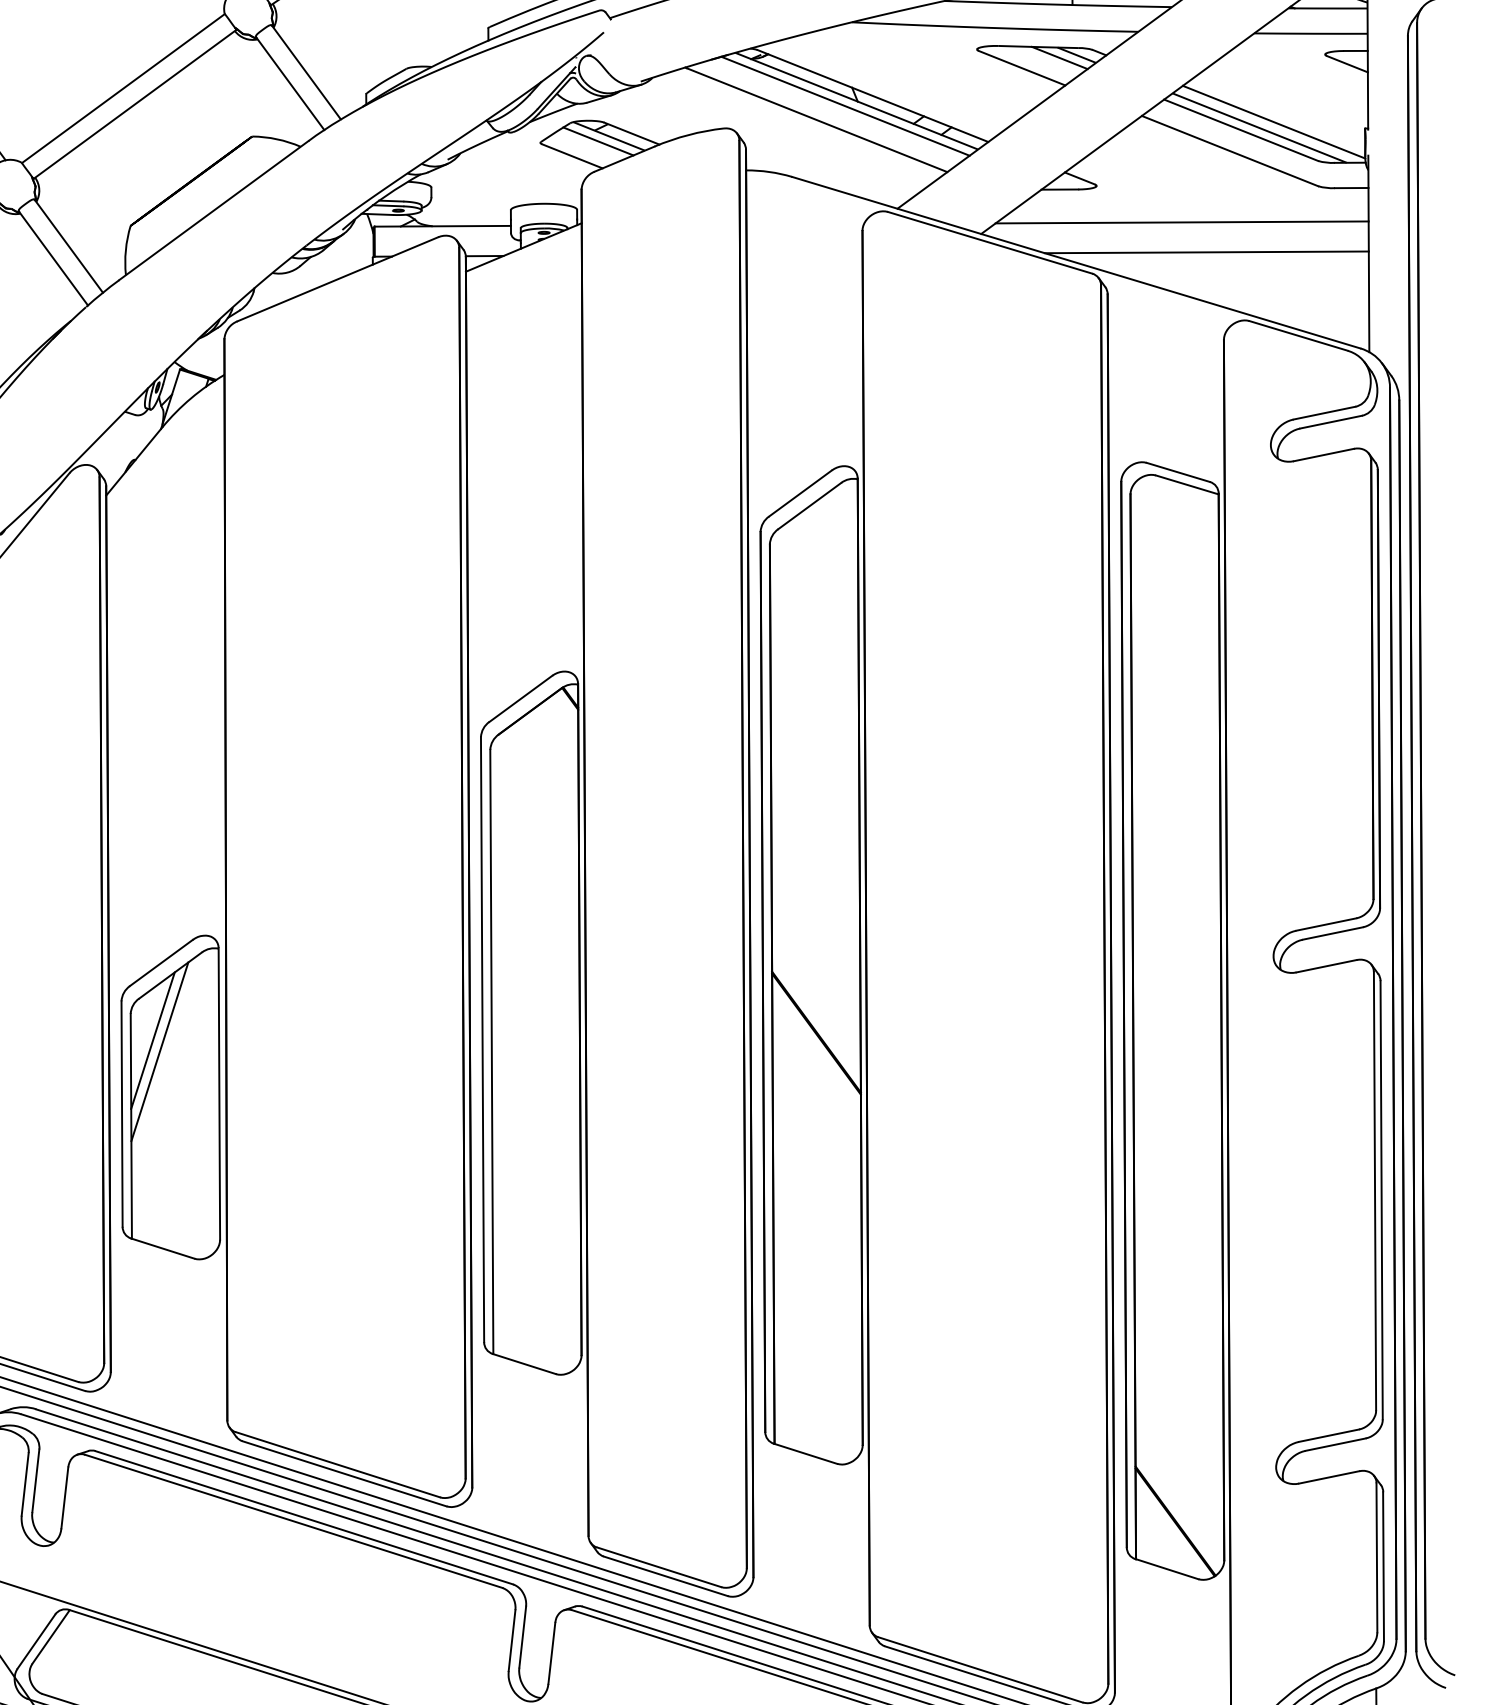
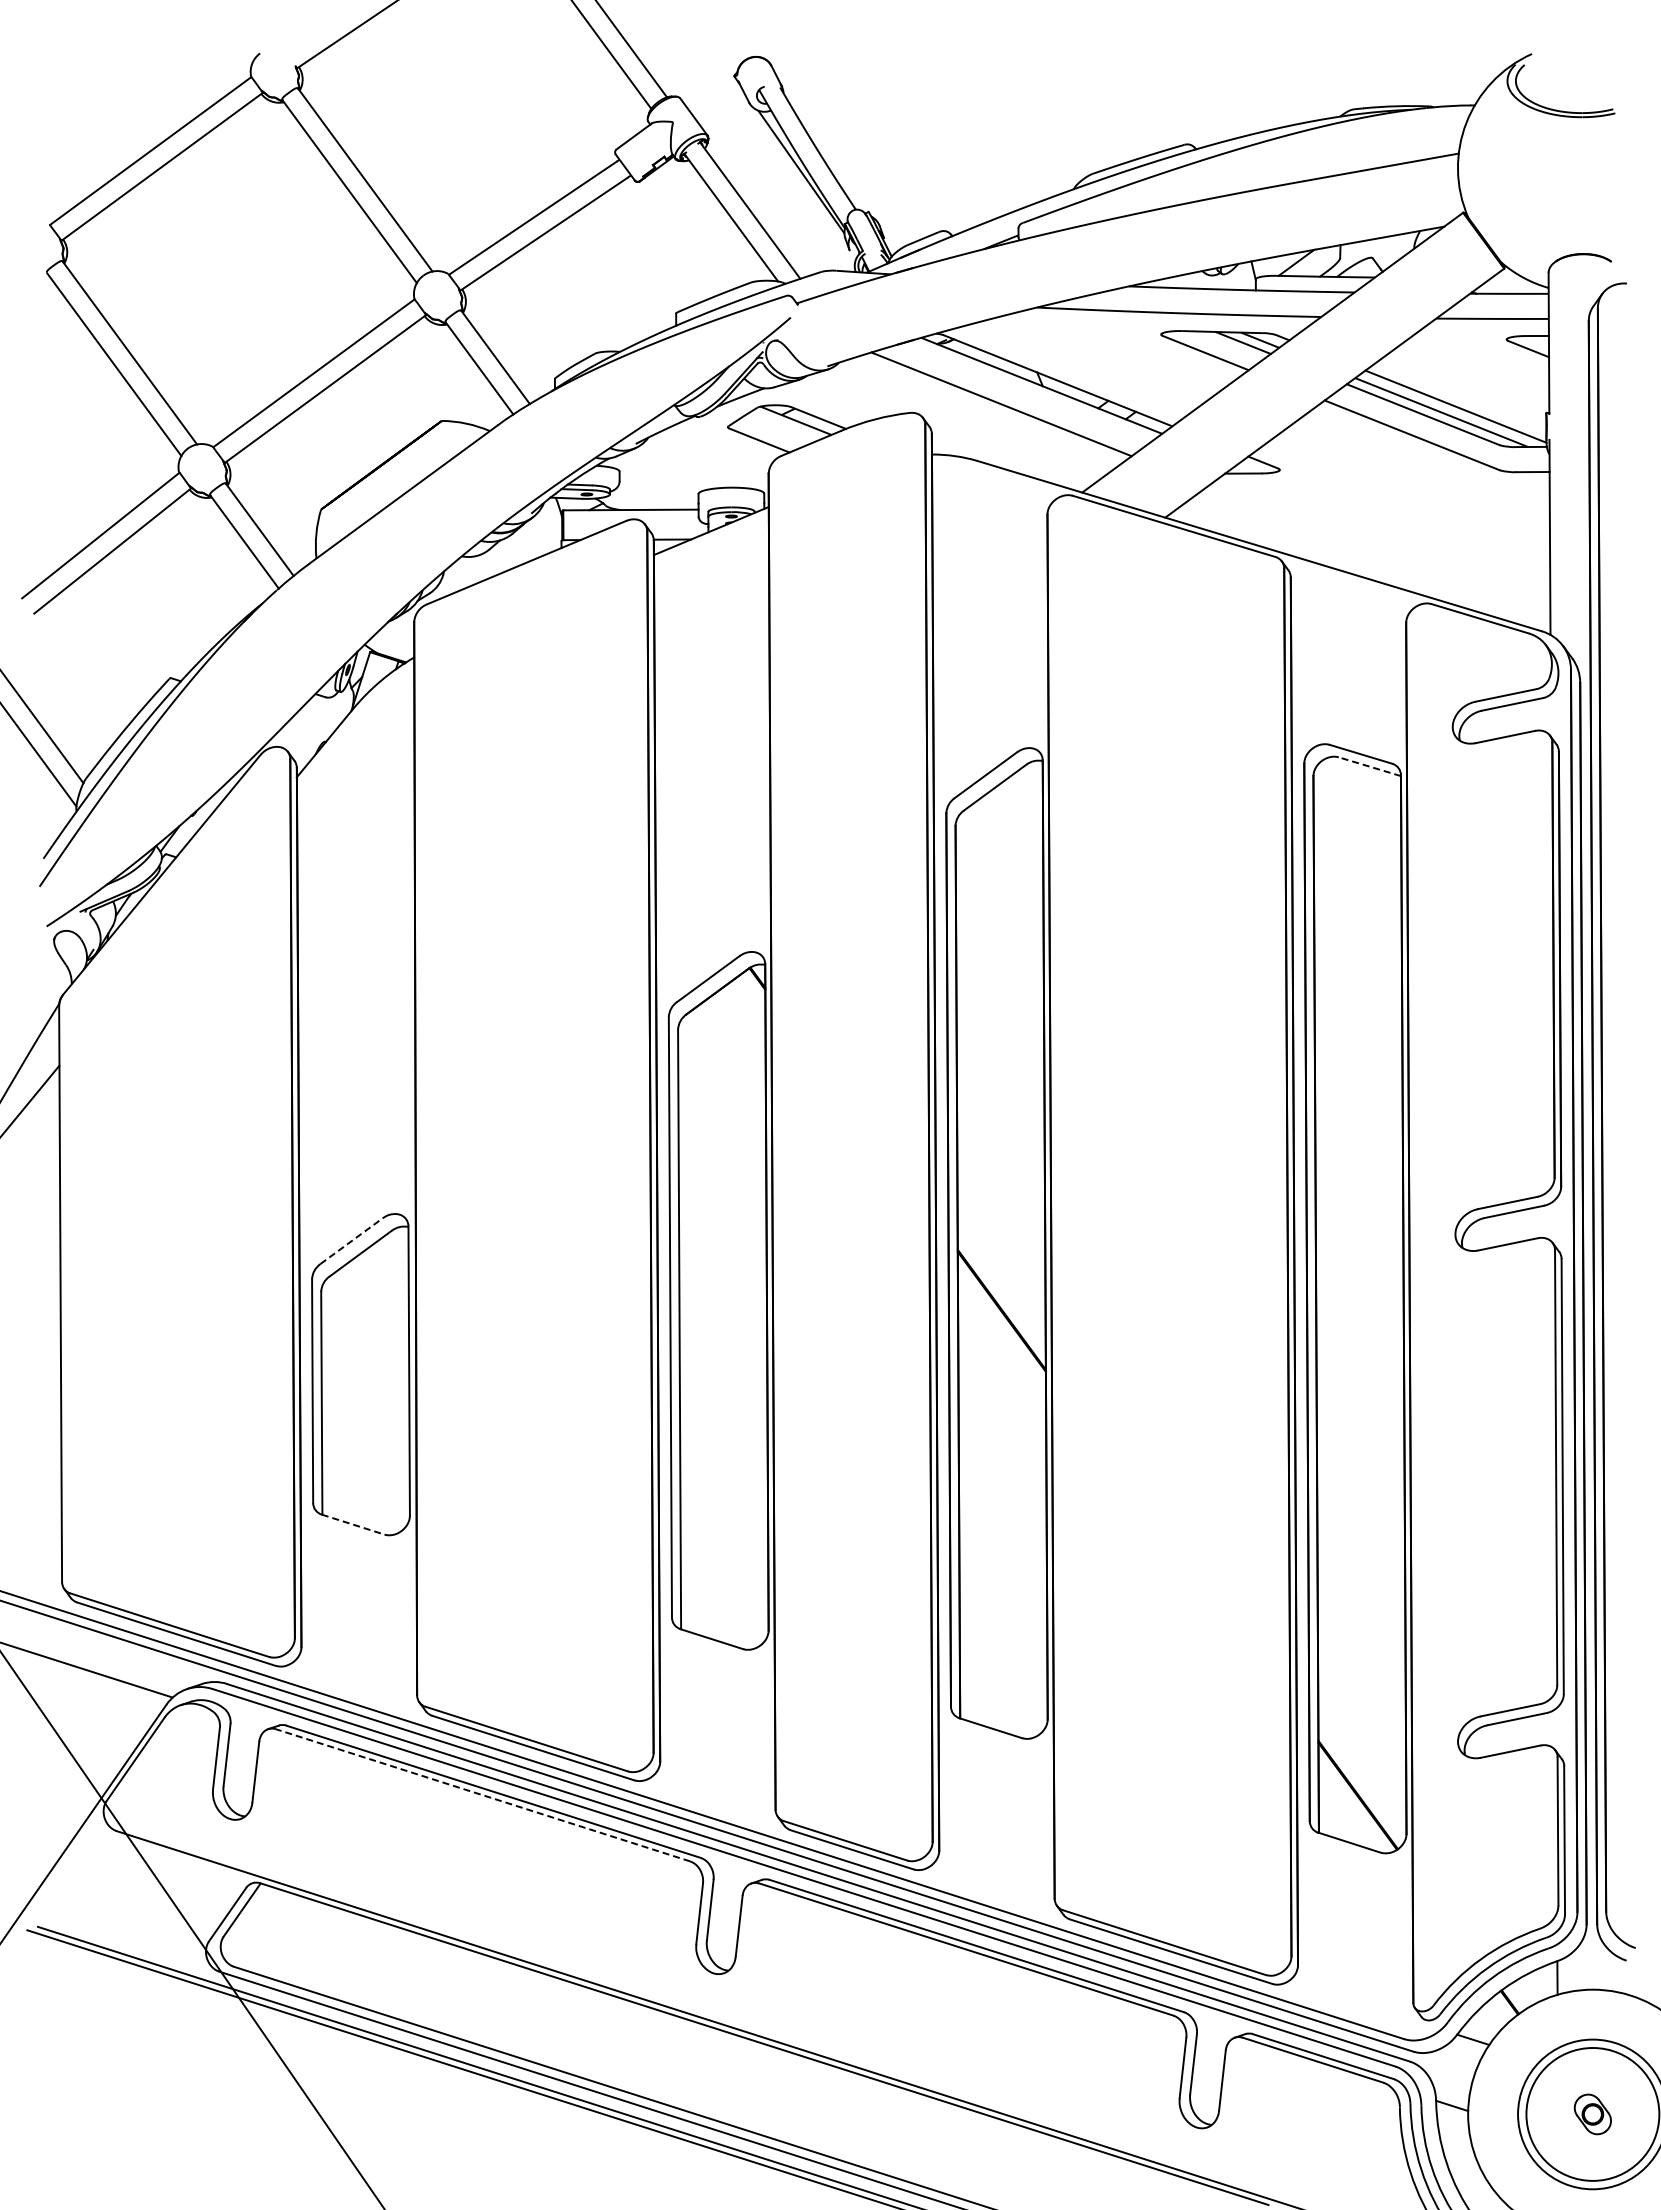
line: (845, 105) -> (1030, 390), removed
line: (598, 141) -> (785, 425), removed
line: (1181, 222) -> (1364, 506), removed
line: (1206, 251) -> (1388, 535), removed
line: (1186, 484) -> (1369, 766), solid -> dashed
line: (161, 963) -> (351, 1241), solid -> dashed
line: (152, 1039) -> (342, 1317), removed
line: (159, 1051) -> (349, 1328), removed
line: (163, 1248) -> (353, 1524), solid -> dashed
line: (293, 1521) -> (482, 1795), solid -> dashed

